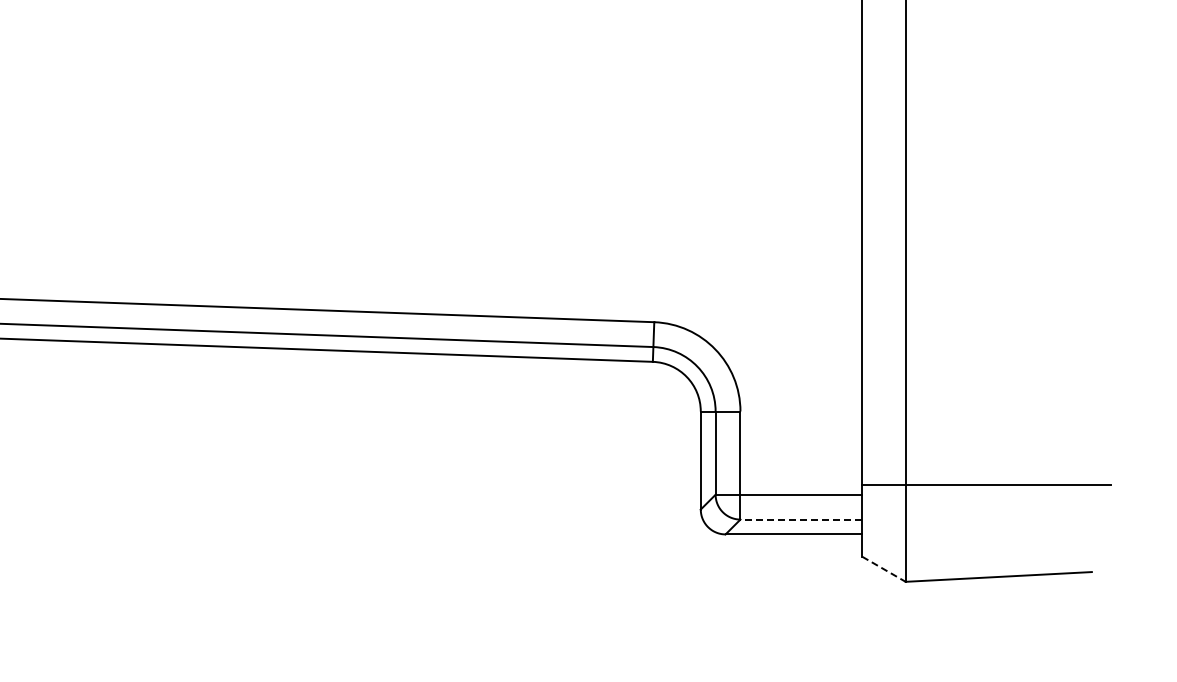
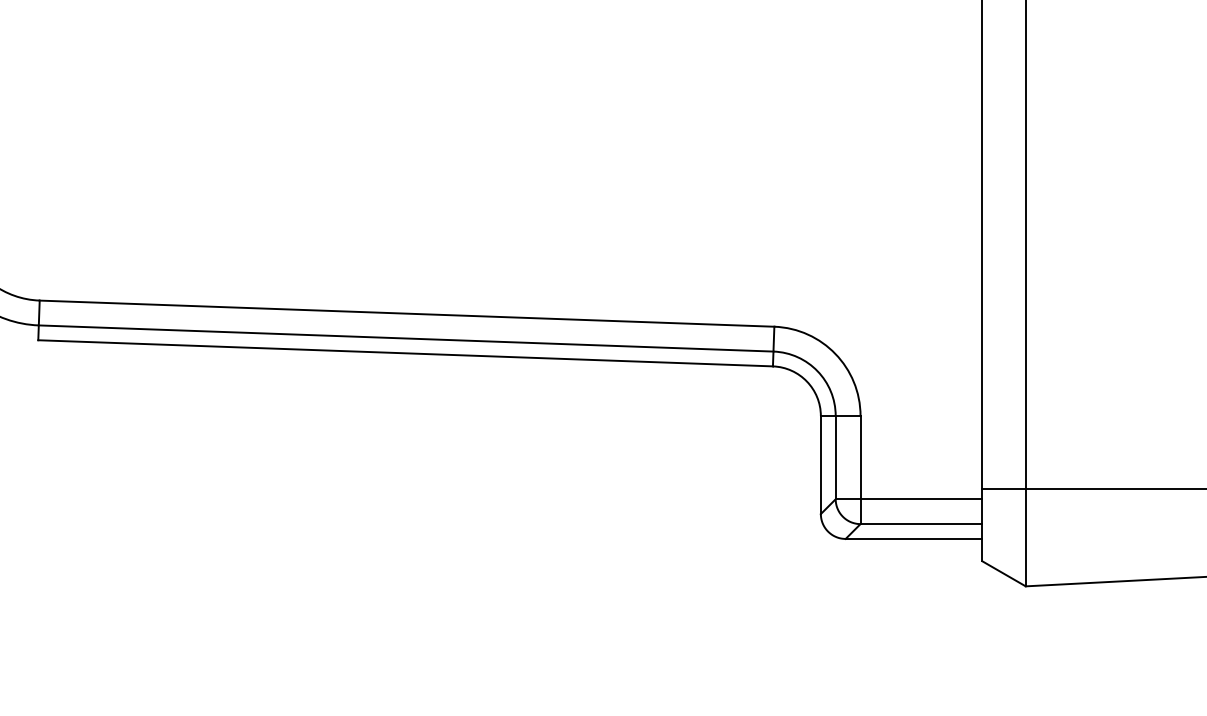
line: (801, 519) -> (921, 524), dashed -> solid
line: (884, 569) -> (1004, 574), dashed -> solid

